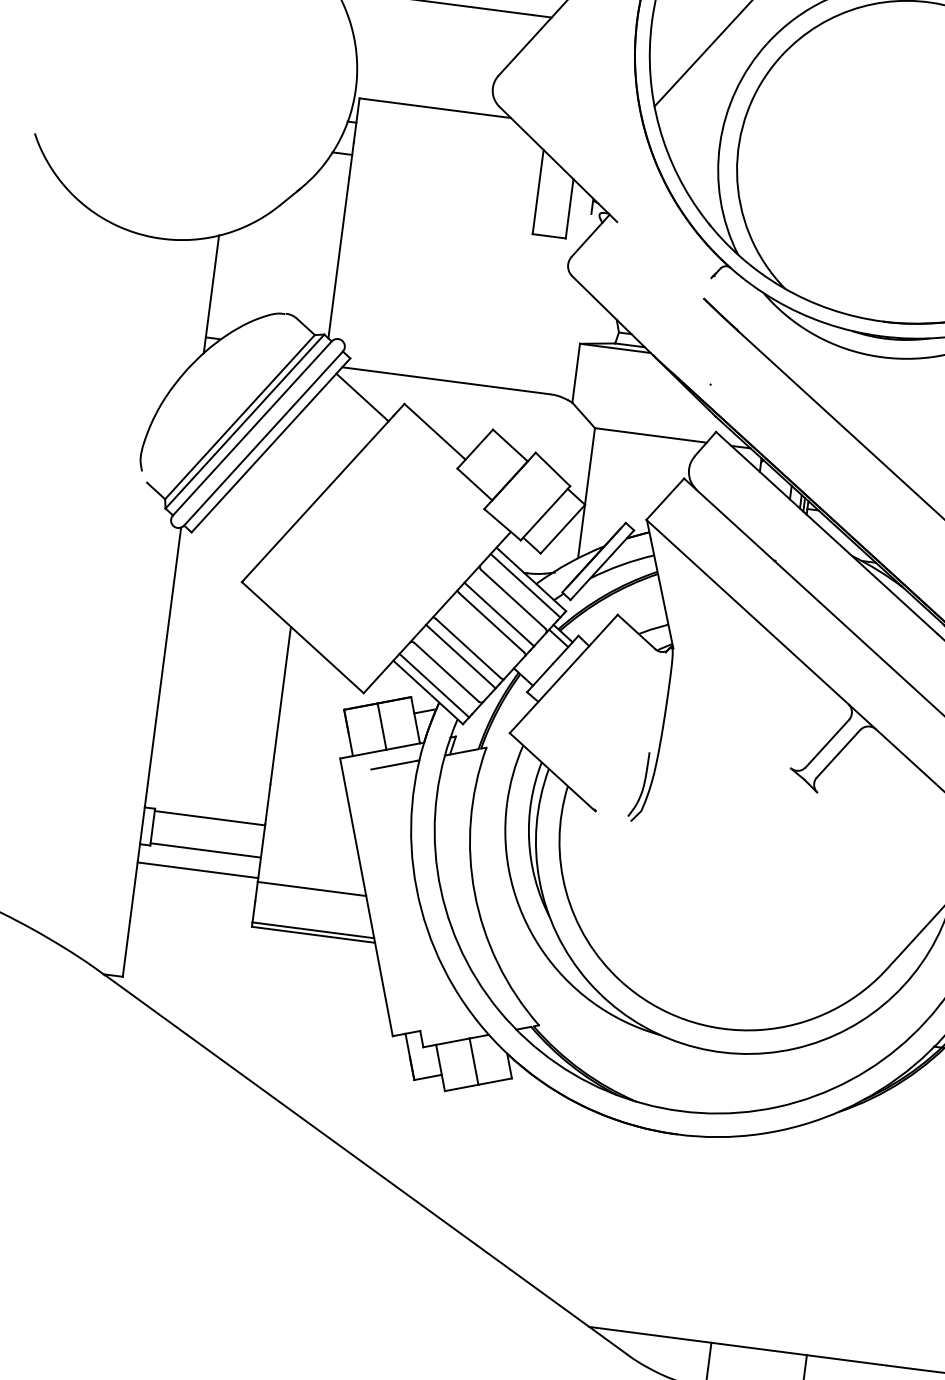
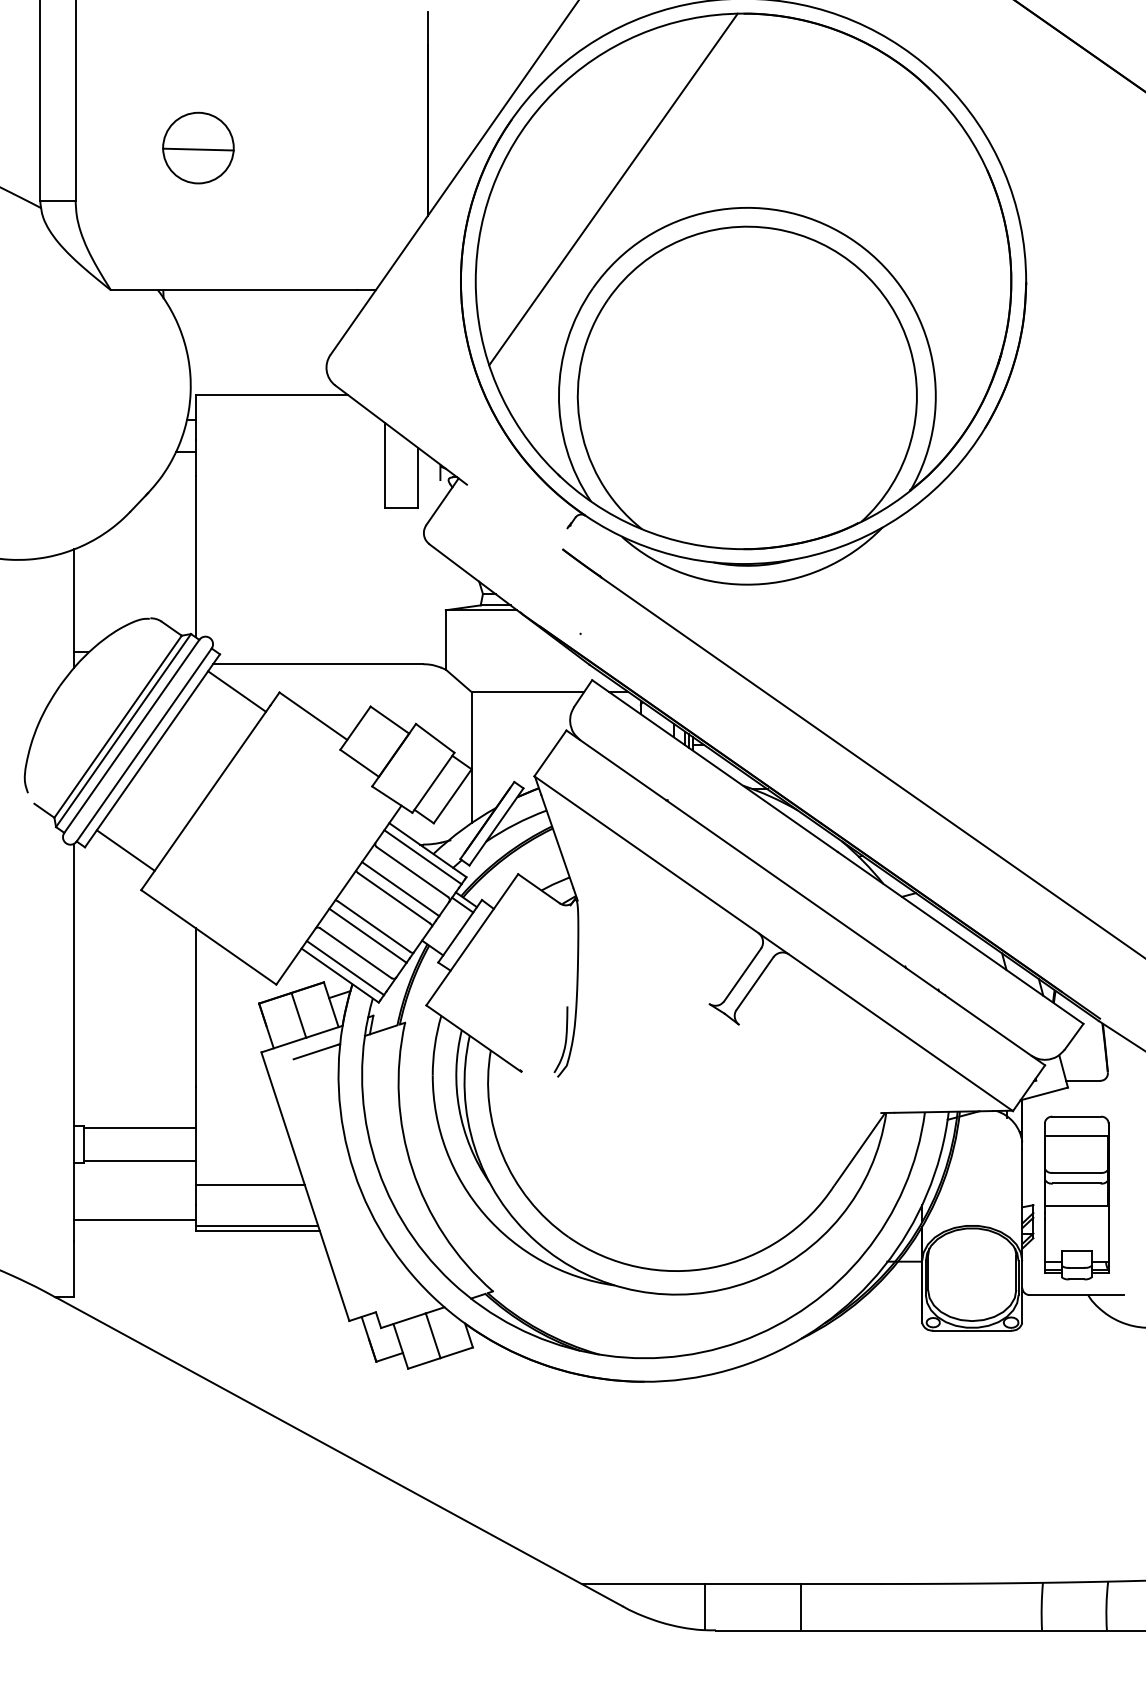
line: (231, 540) -> (125, 850), added
line: (197, 870) -> (134, 1219), moved

